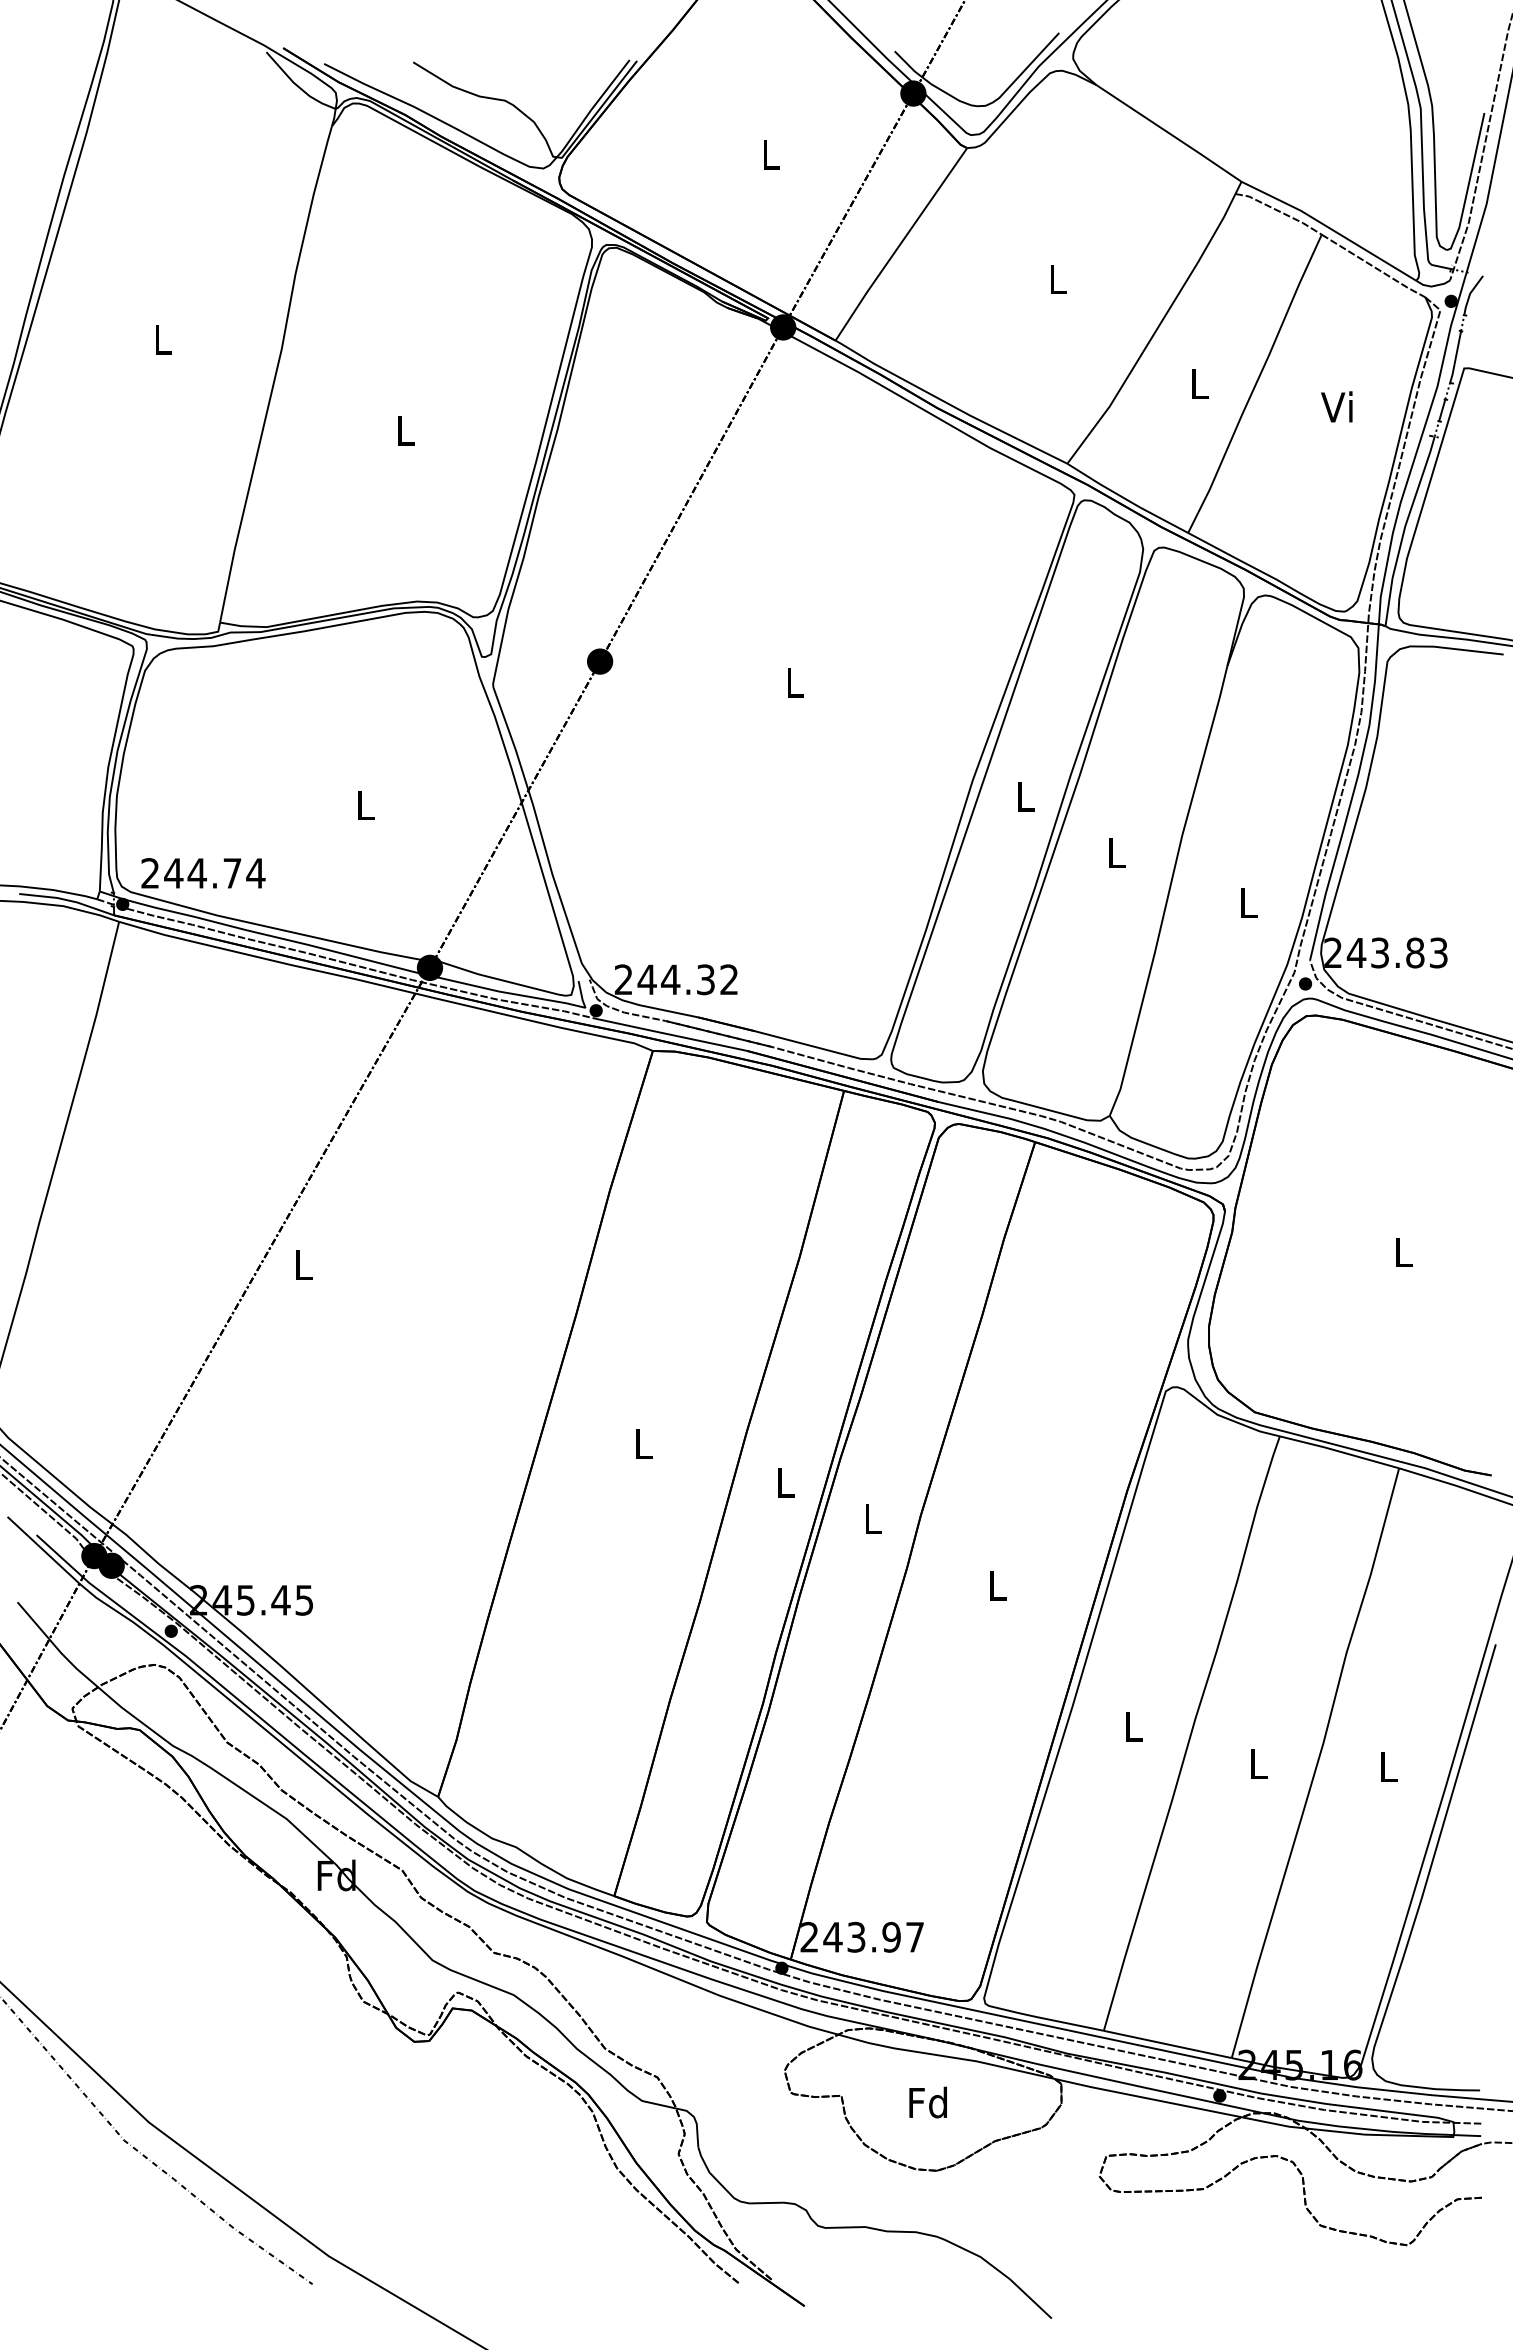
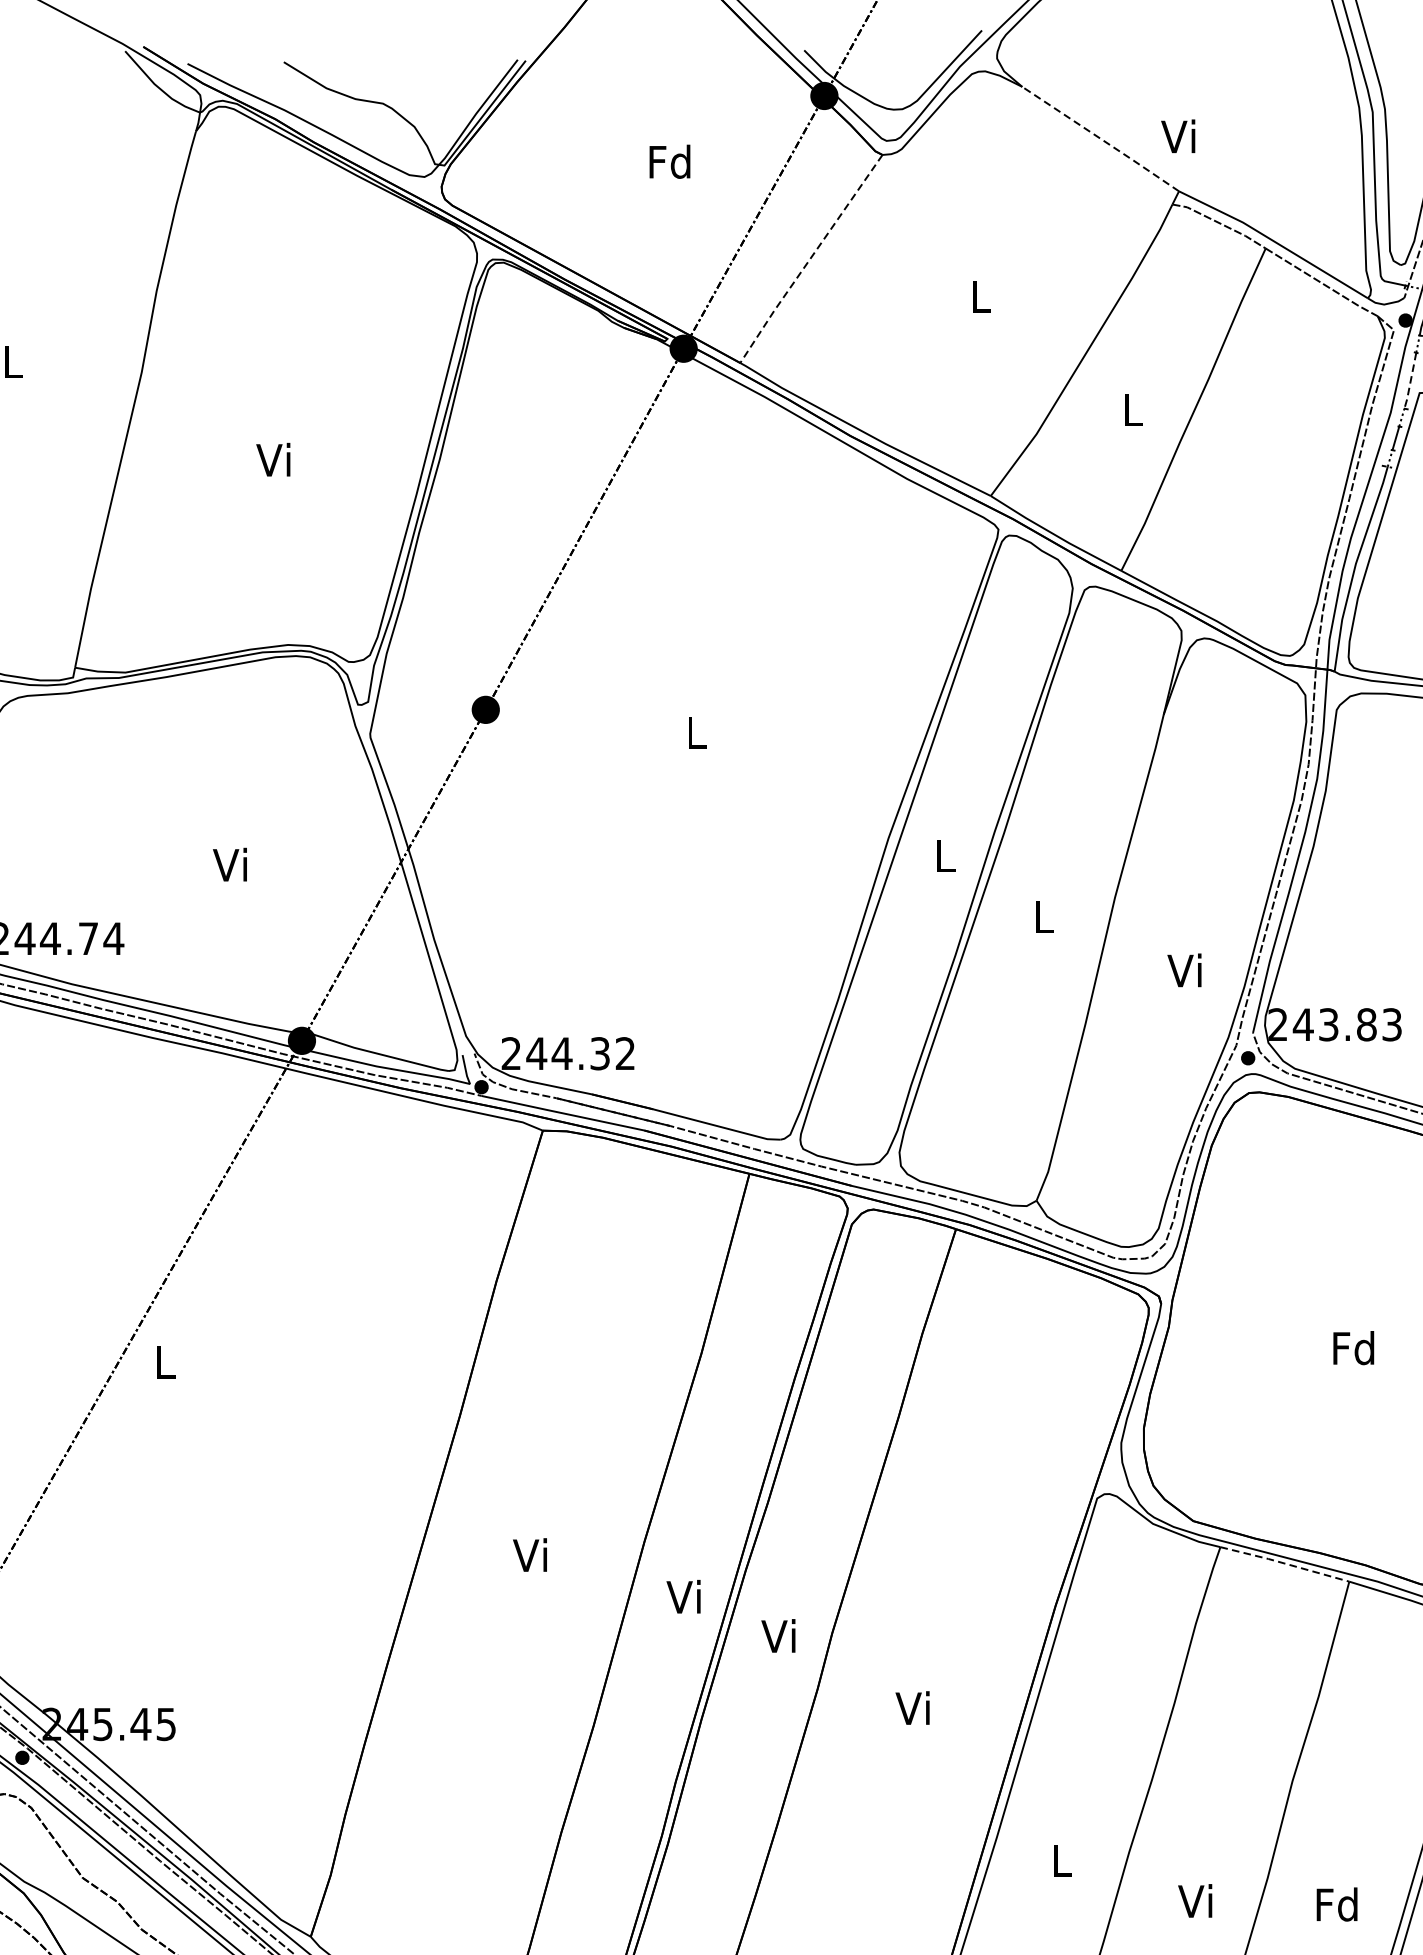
line: (1169, 133) -> (1101, 139), solid -> dashed
text: (770, 154) -> (669, 161), L -> Fd
line: (899, 244) -> (809, 259), solid -> dashed
line: (1455, 357) -> (1410, 381), solid -> dashed
text: (1336, 406) -> (1177, 135), moved
text: (403, 429) -> (273, 459), L -> Vi
text: (363, 804) -> (230, 864), L -> Vi
text: (1246, 902) -> (1184, 970), L -> Vi
text: (1403, 1251) -> (1354, 1347), L -> Fd
text: (640, 1443) -> (529, 1554), L -> Vi
line: (1339, 1451) -> (1284, 1563), solid -> dashed
text: (782, 1481) -> (682, 1595), L -> Vi
text: (870, 1518) -> (778, 1635), L -> Vi
text: (994, 1584) -> (912, 1707), L -> Vi
text: (1256, 1763) -> (1195, 1900), L -> Vi
text: (1387, 1766) -> (1336, 1903), L -> Fd

